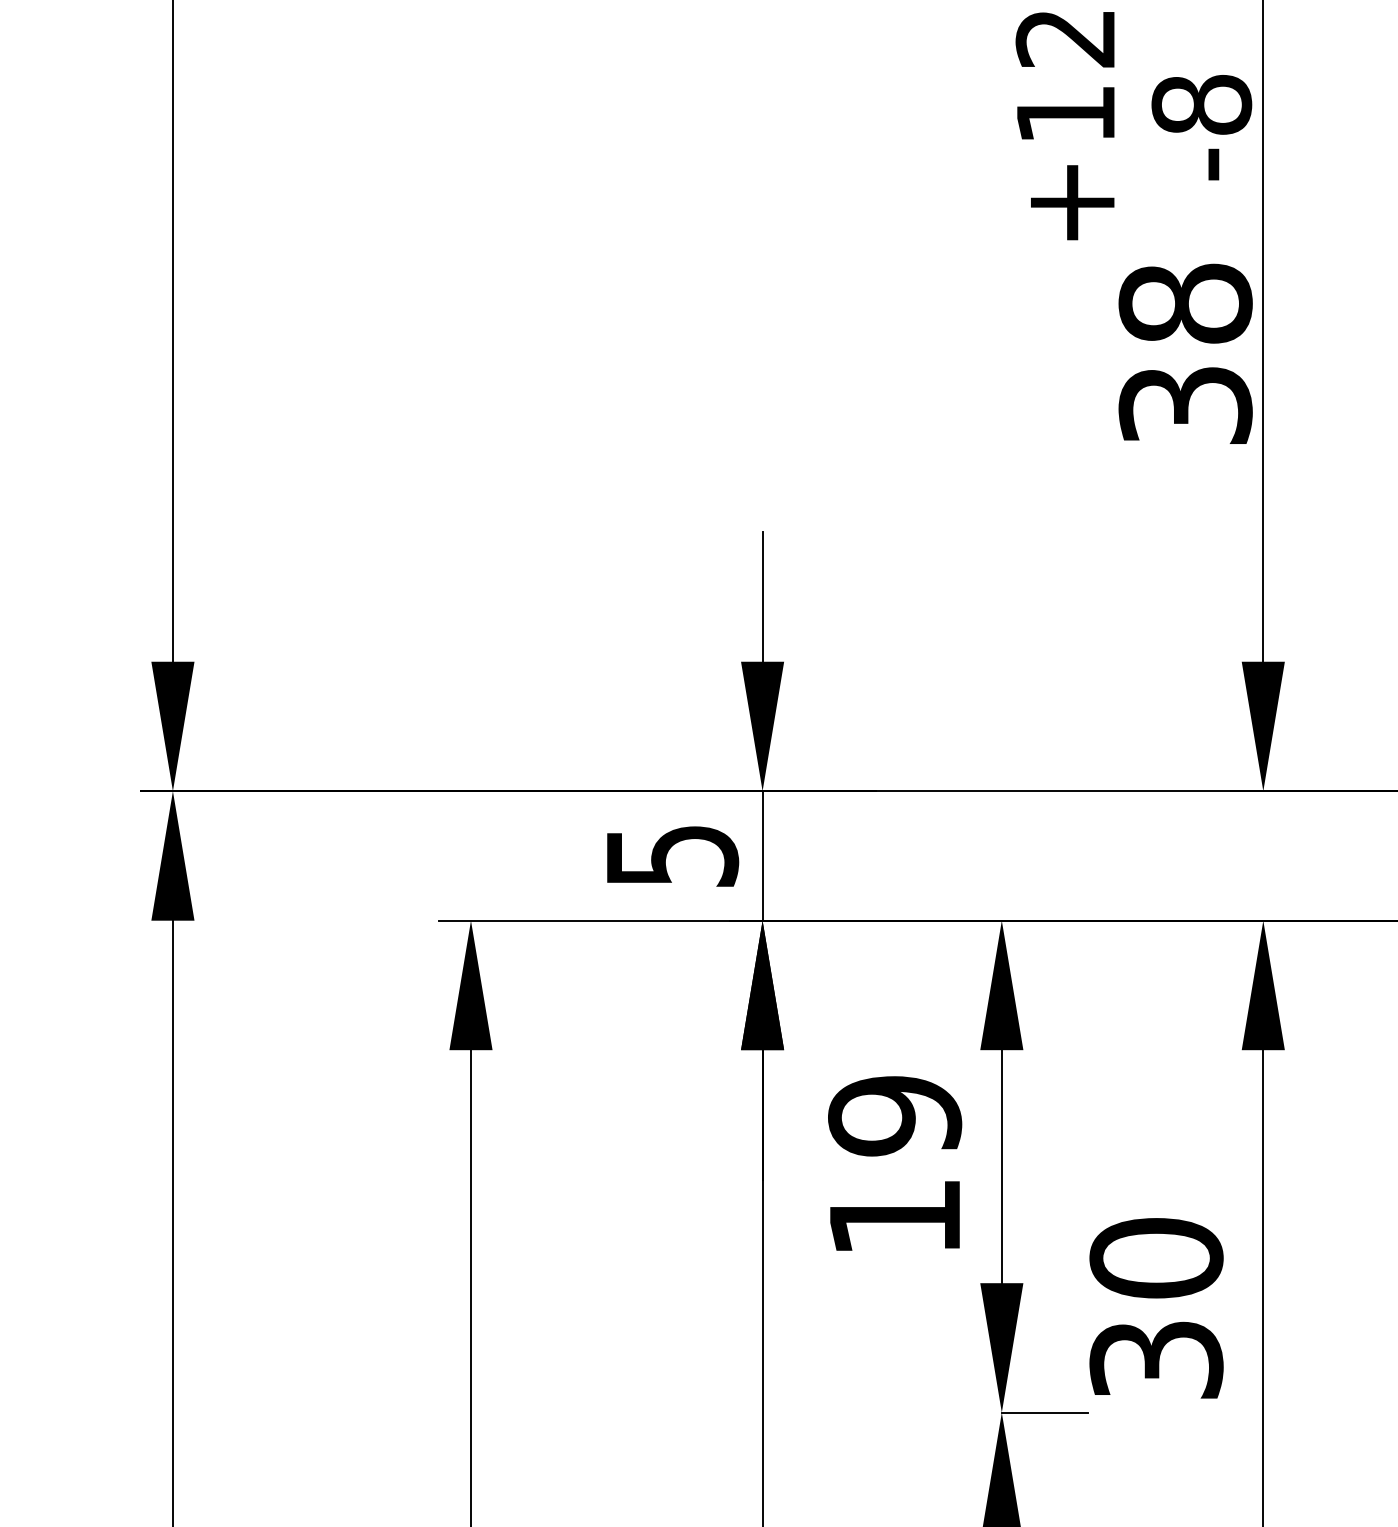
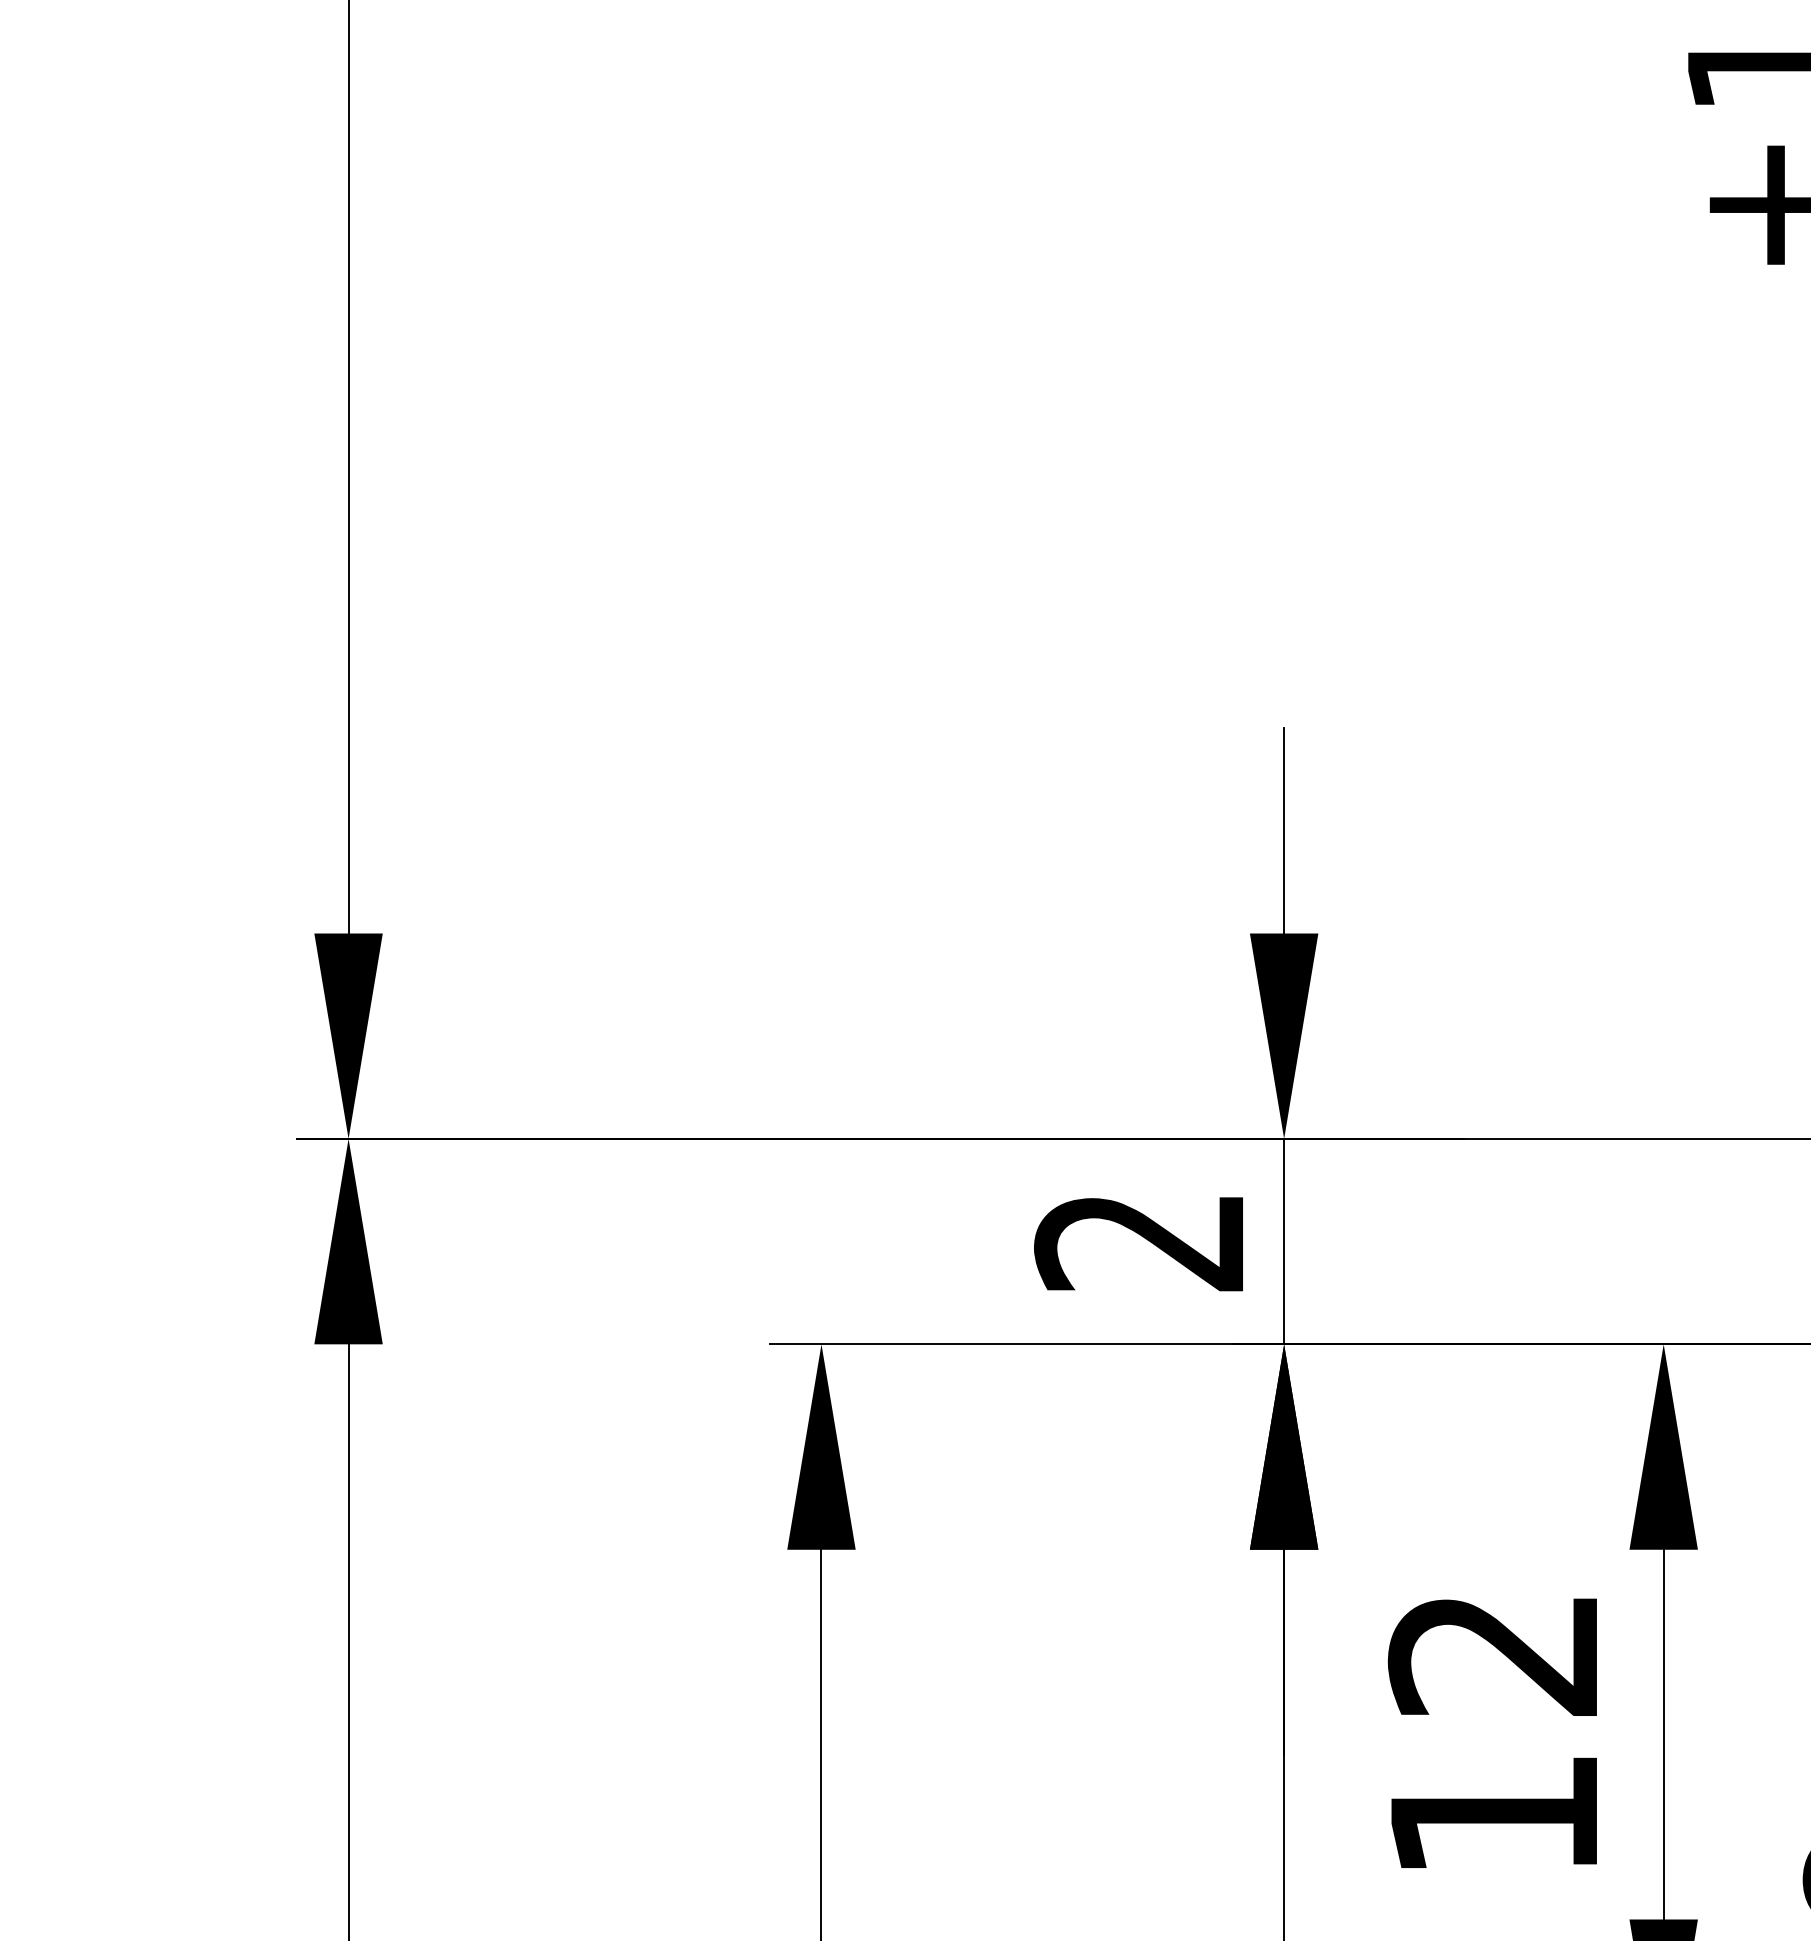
text: (672, 856) -> (1141, 1242), 5 -> 2
text: (895, 1116) -> (1495, 1655), 19 -> 12

